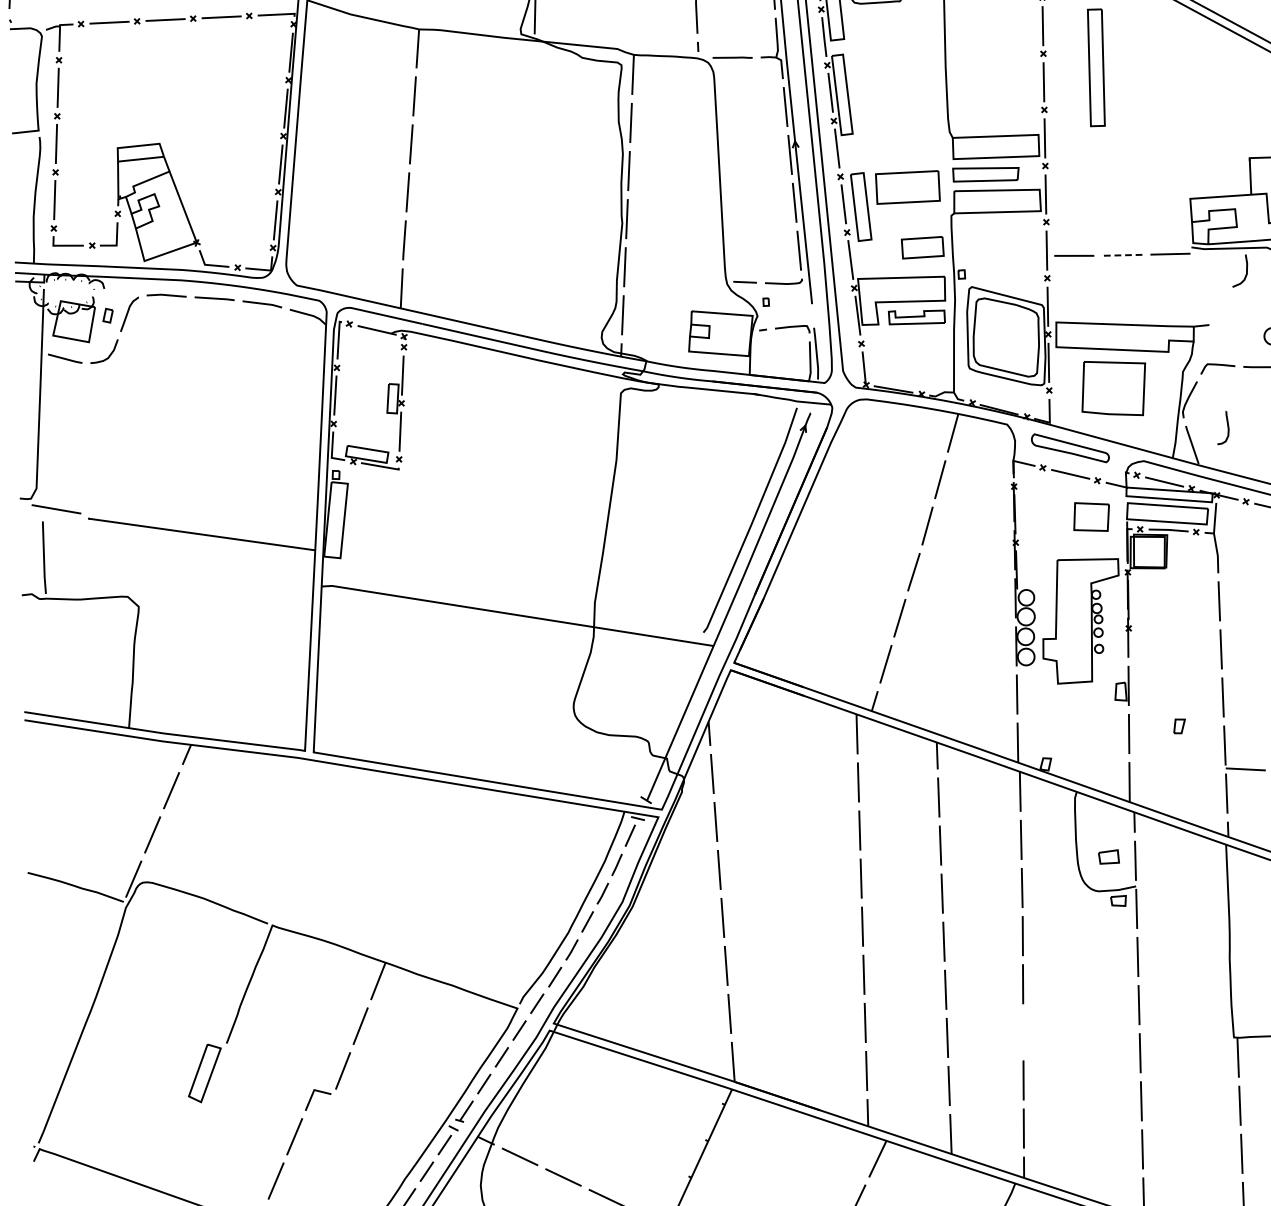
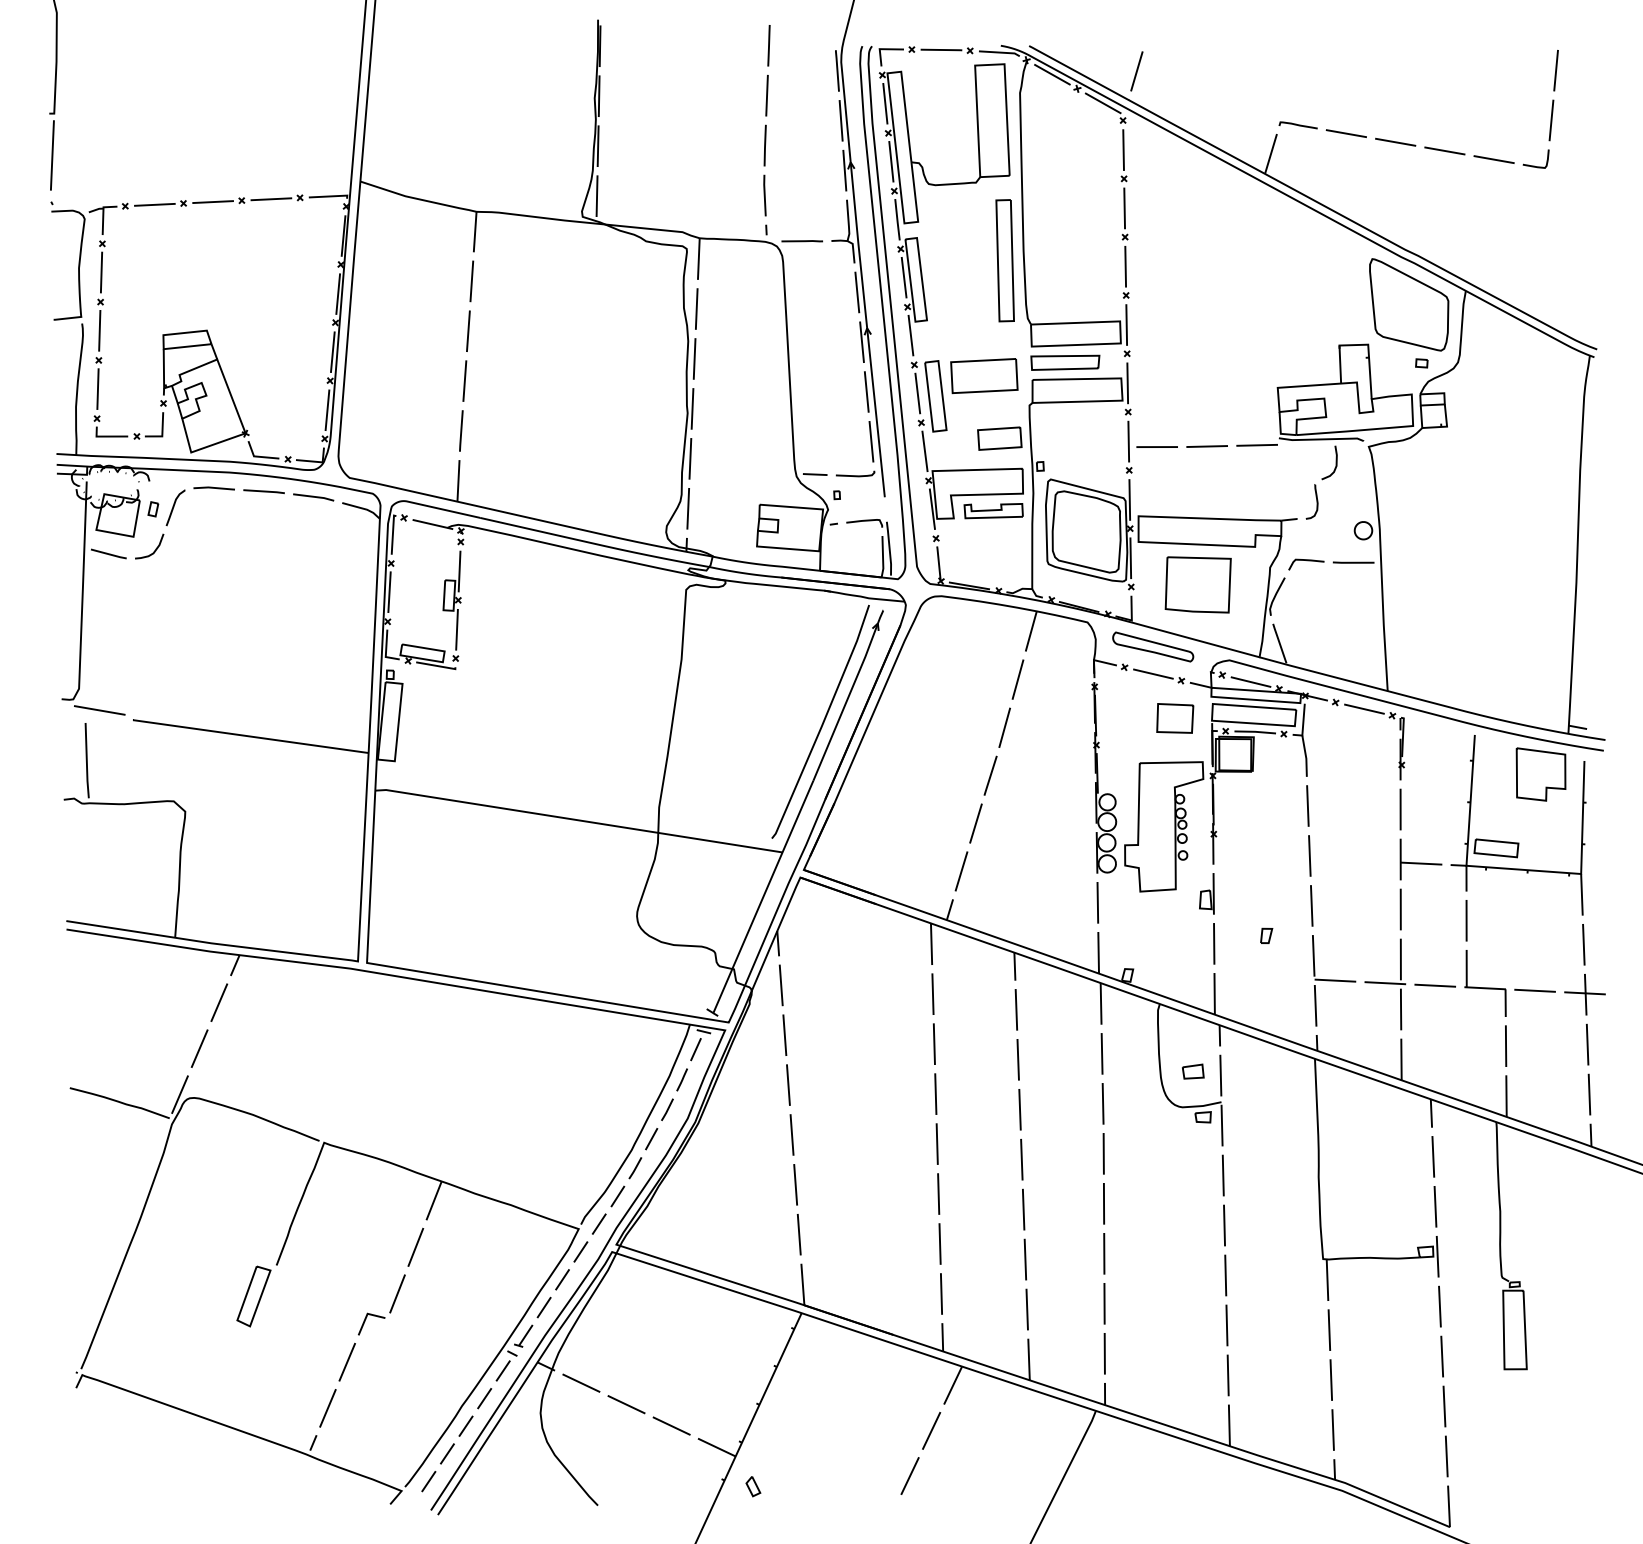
part: (1095, 67) -> (1004, 260), moved
line: (1122, 255) -> (1207, 446), dashed -> solid
curve: (1227, 427) -> (1316, 501), moved
line: (1023, 1032) -> (1104, 1253), added

